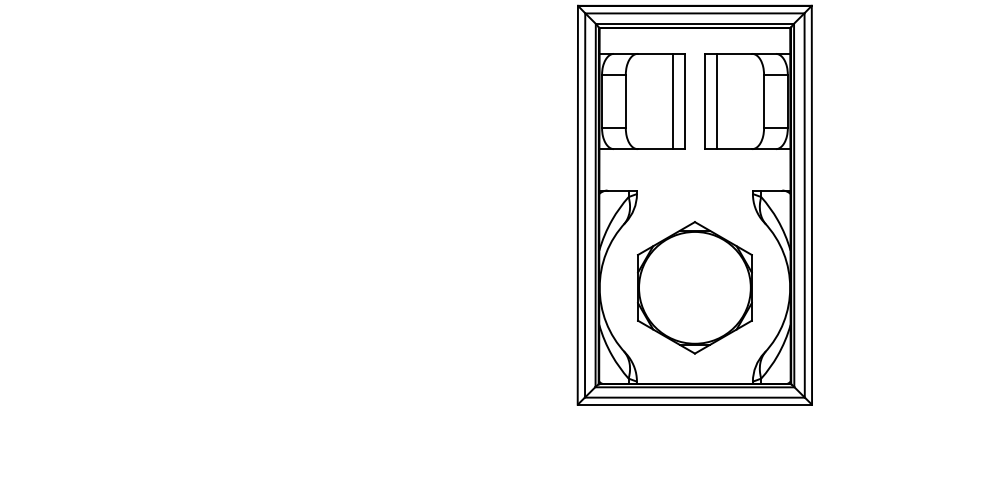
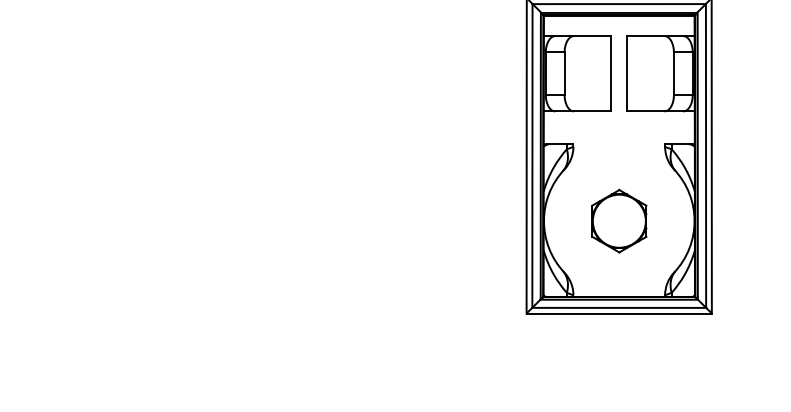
line: (673, 101) -> (602, 73), removed
line: (716, 101) -> (636, 73), removed
part: (695, 288) -> (619, 221), size x0.6

